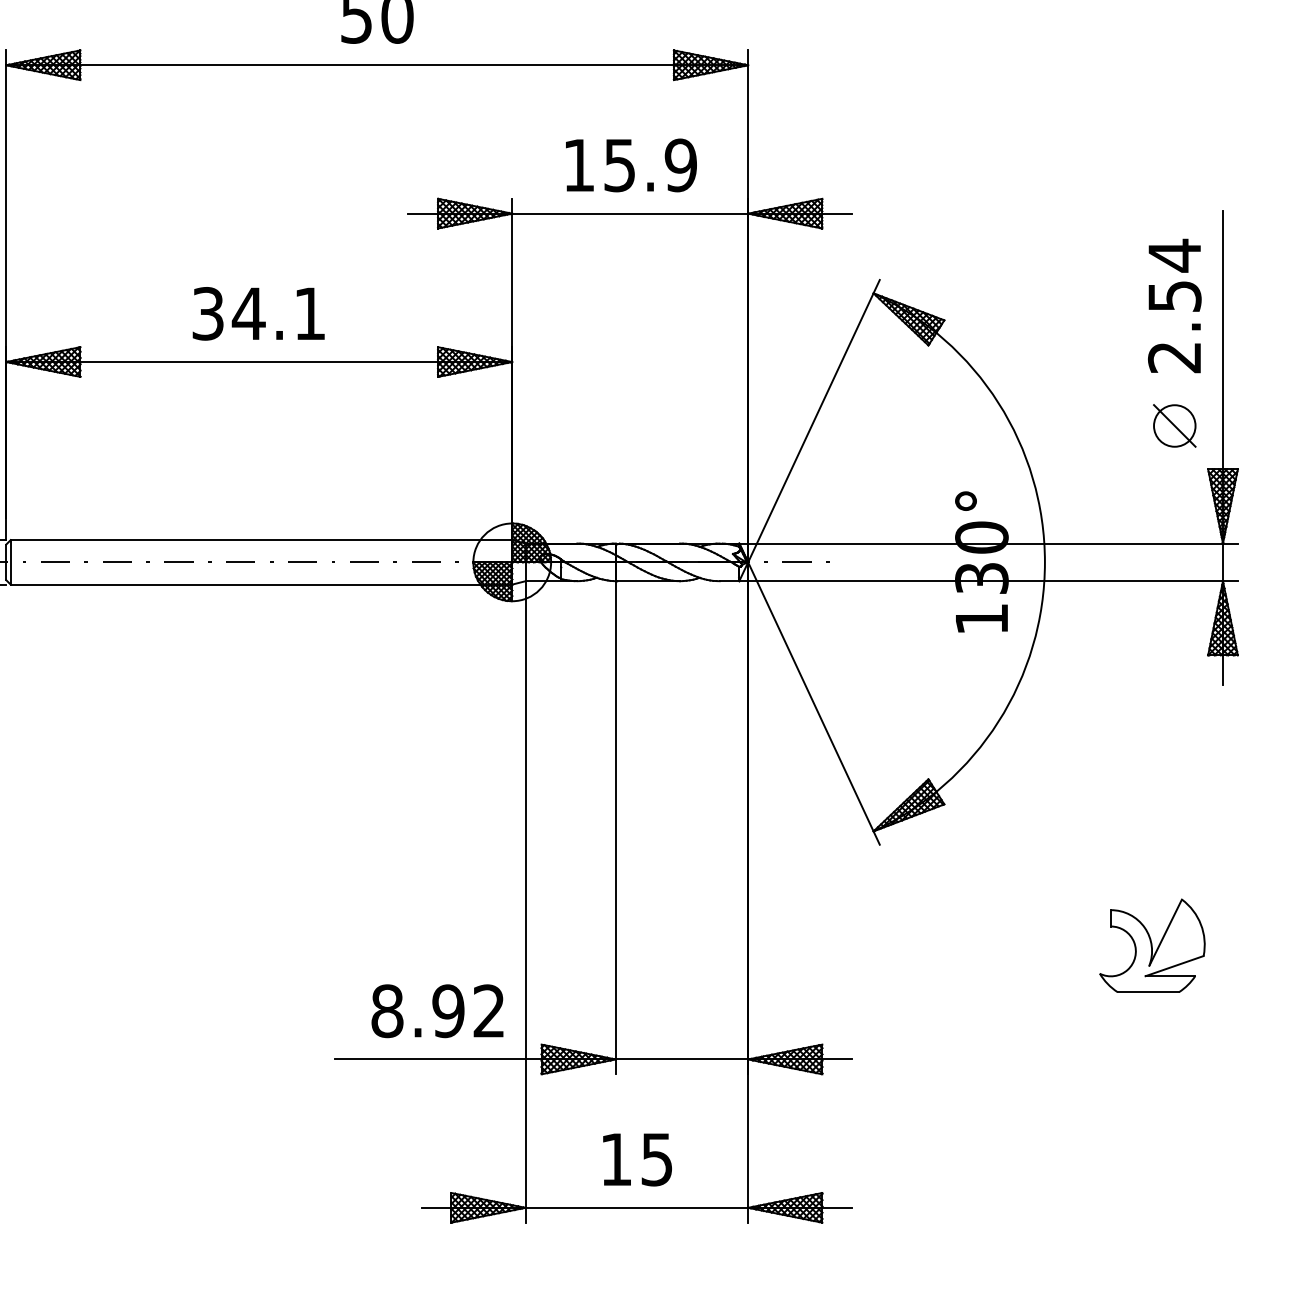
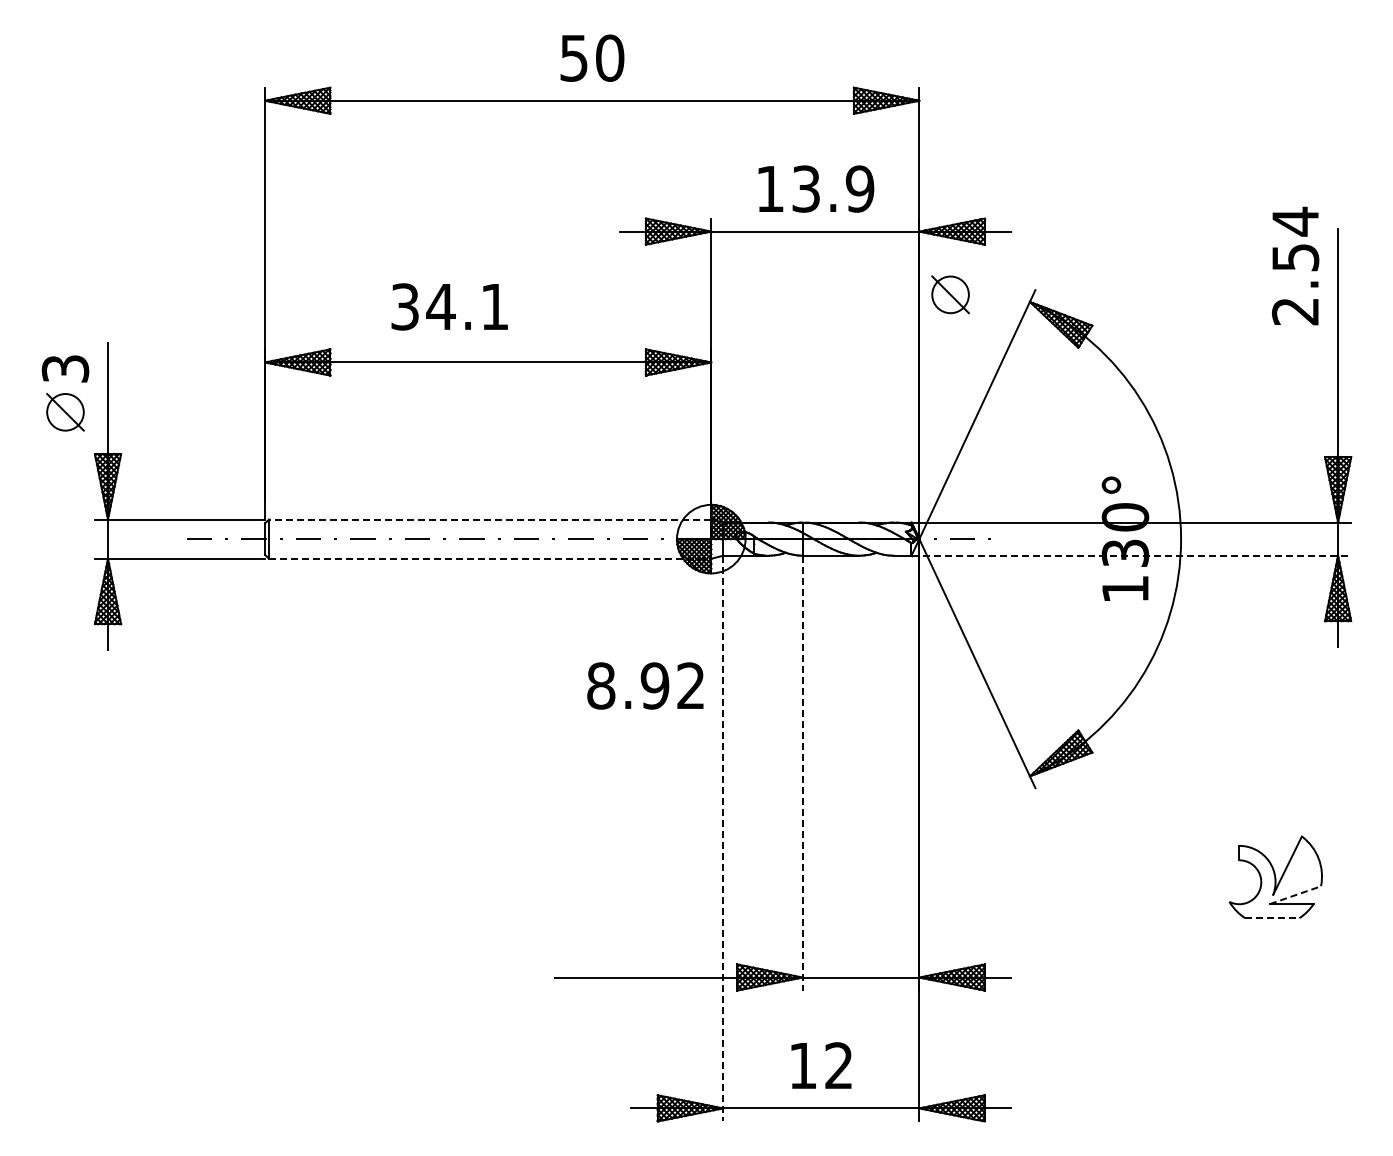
text: (620, 164) -> (806, 188), 15.9 -> 13.9
text: (1174, 305) -> (1295, 265), moved
text: (258, 313) -> (449, 306), moved
part: (1174, 425) -> (950, 294), moved
line: (260, 540) -> (489, 519), solid -> dashed
line: (988, 580) -> (1131, 555), solid -> dashed
line: (261, 584) -> (490, 558), solid -> dashed
line: (615, 828) -> (802, 773), solid -> dashed
line: (526, 901) -> (723, 838), solid -> dashed
line: (1174, 966) -> (1295, 895), solid -> dashed
line: (1148, 992) -> (1272, 918), solid -> dashed
text: (437, 1010) -> (645, 685), moved
text: (656, 1159) -> (838, 1065), 15 -> 12

